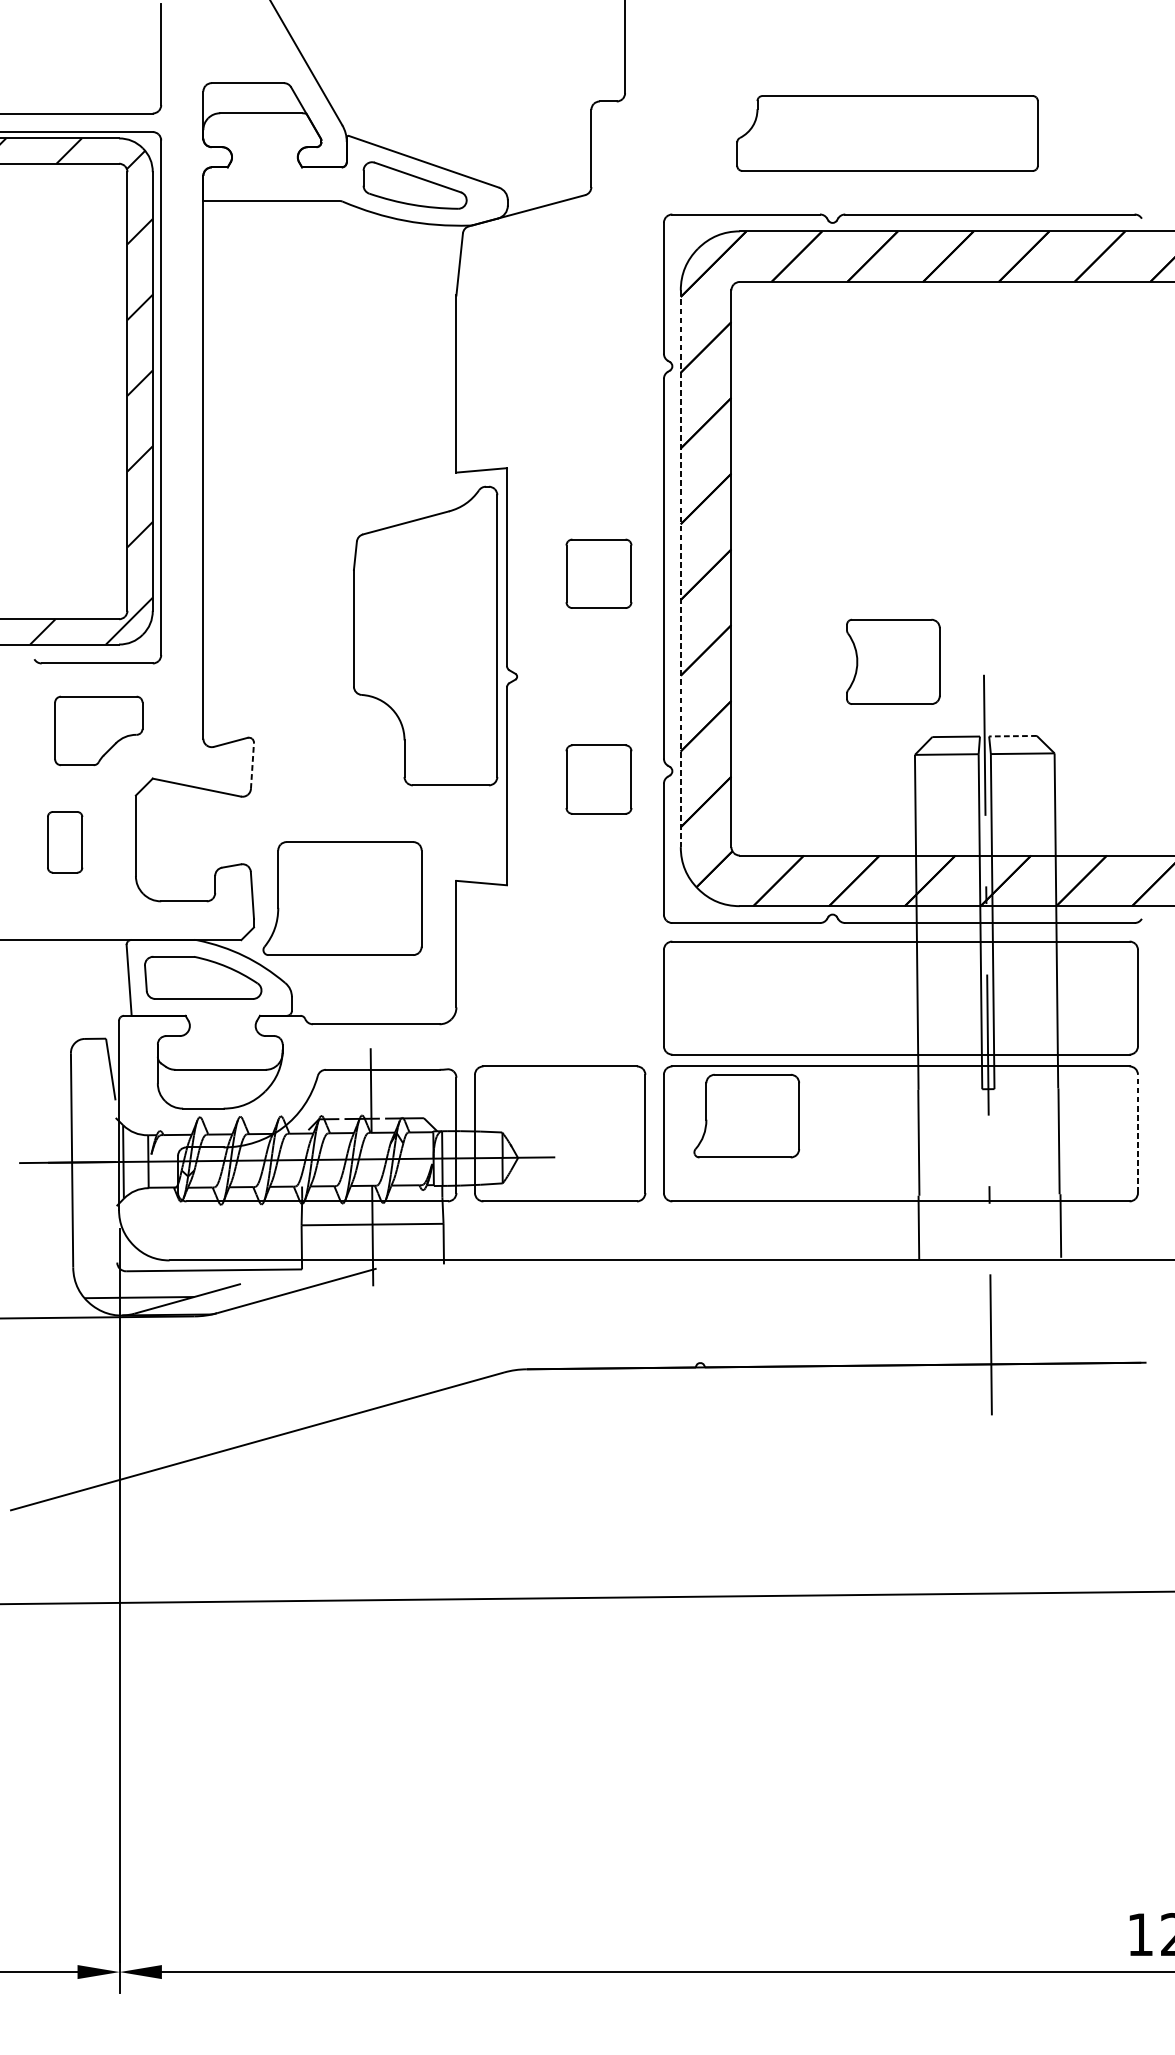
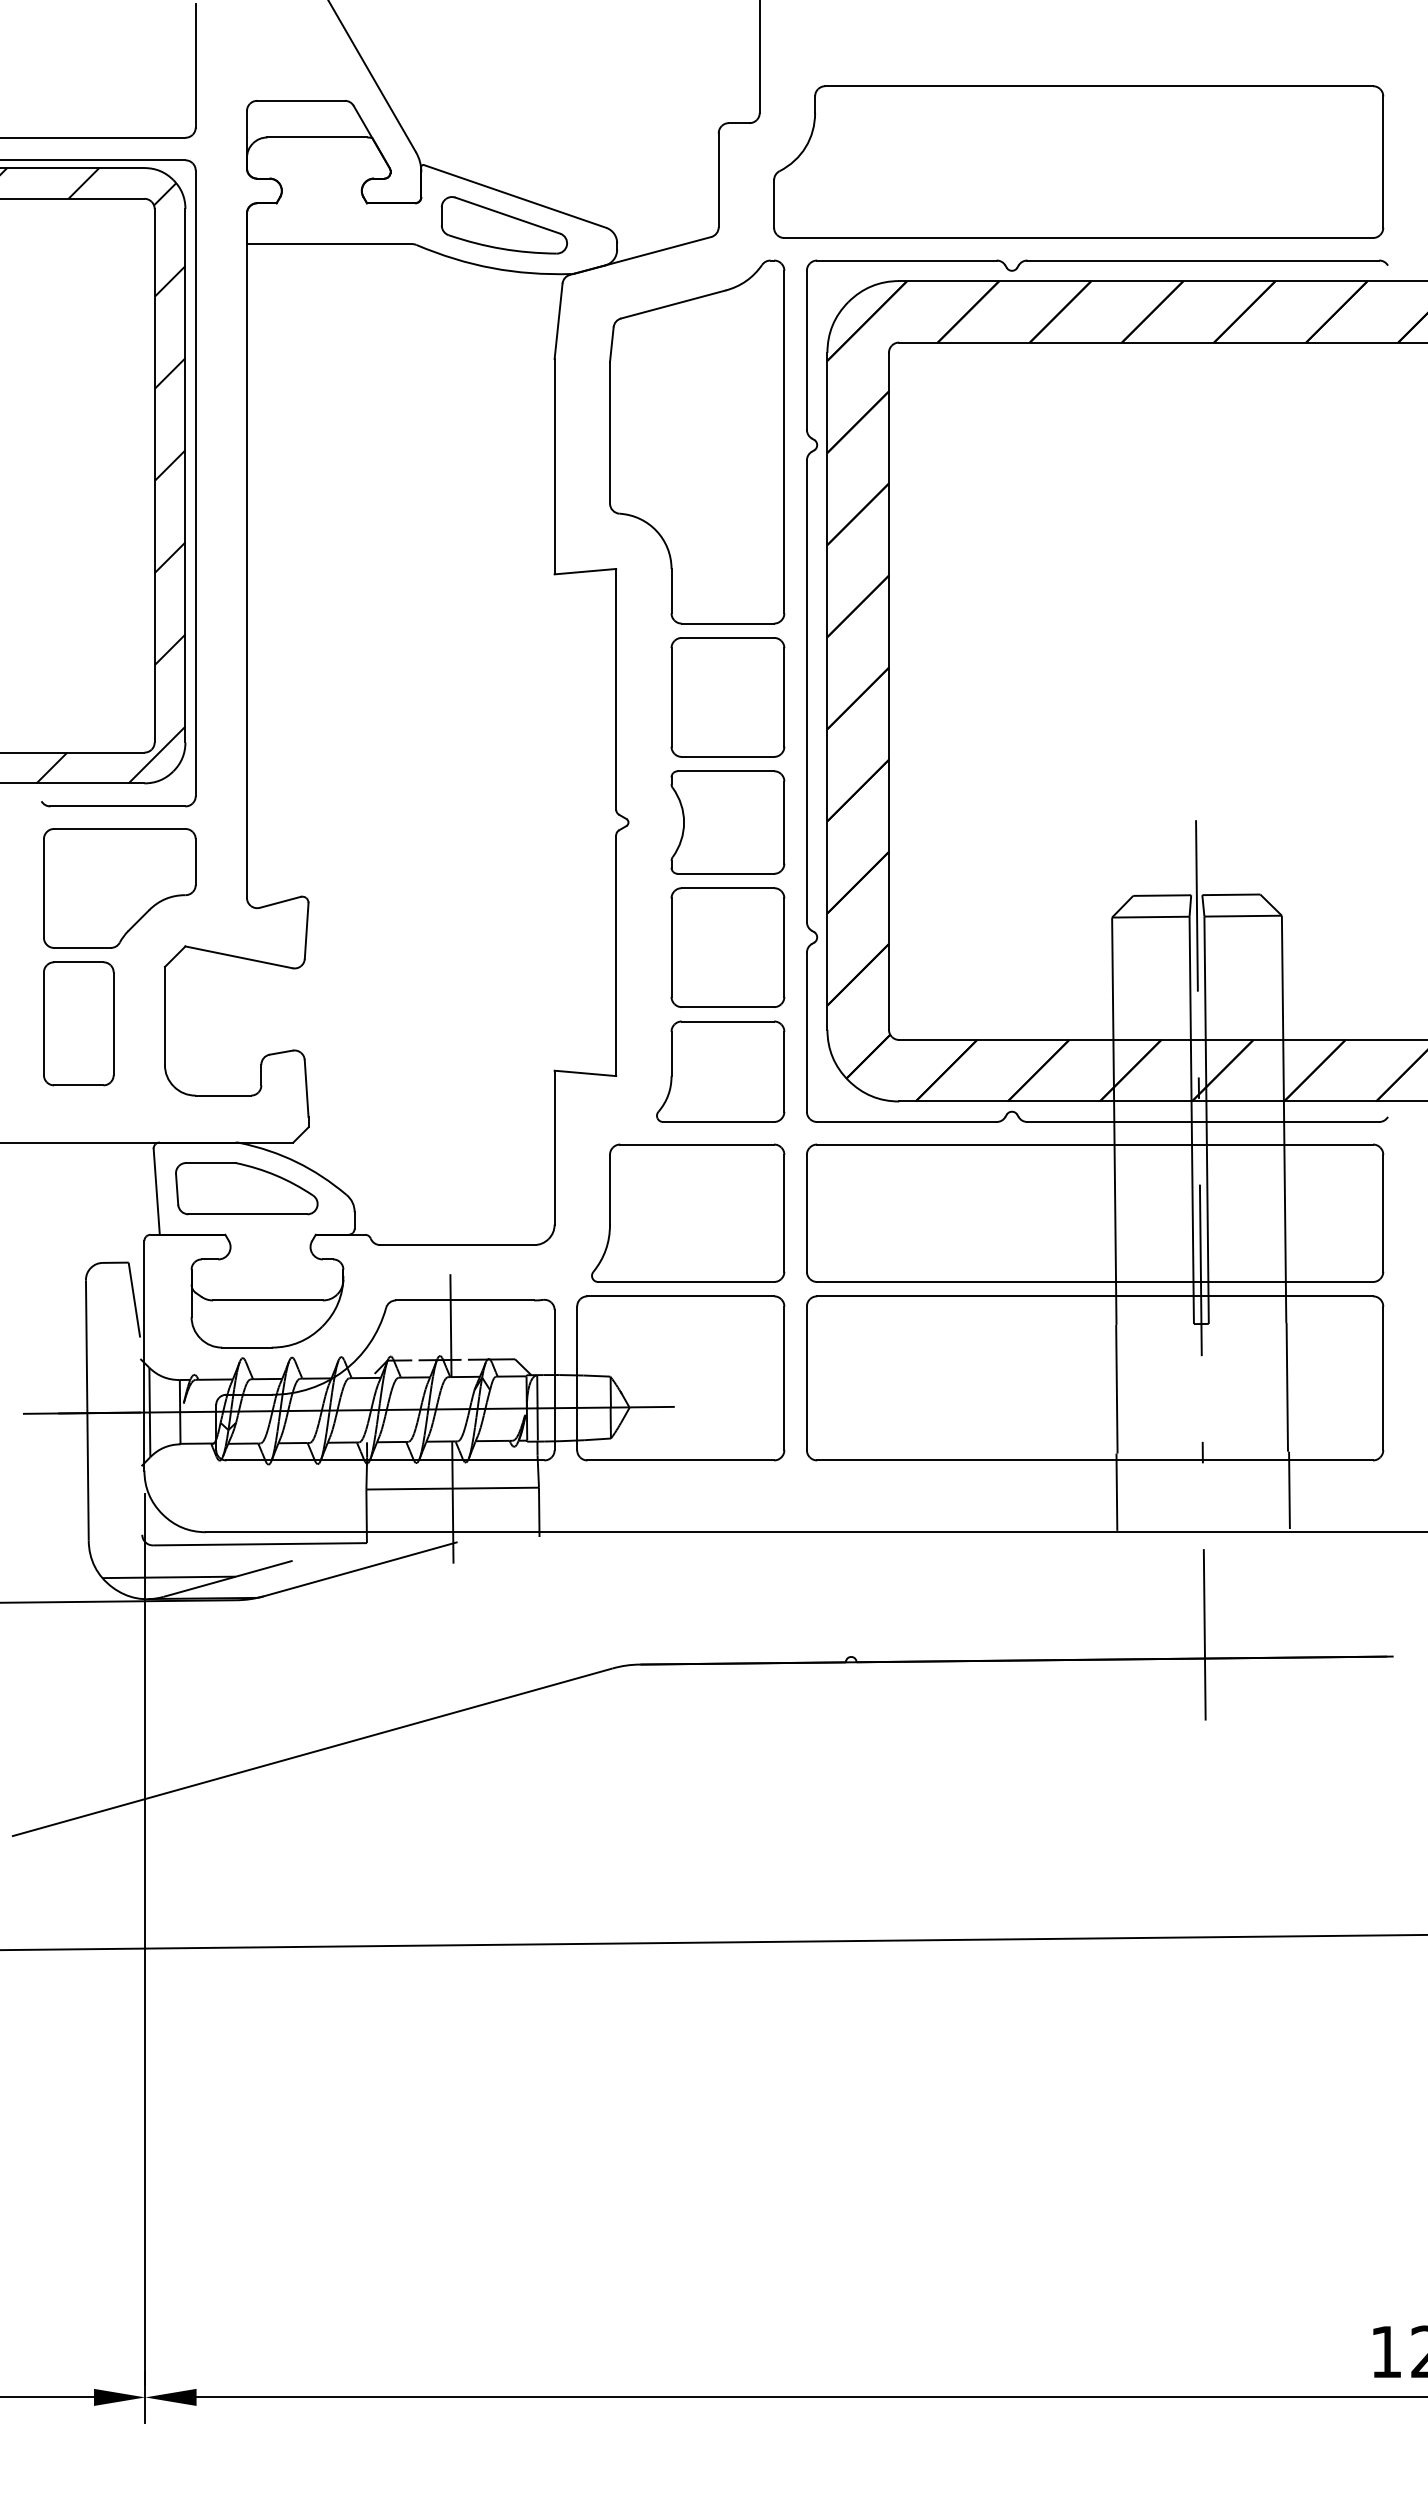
part: (887, 133) -> (1078, 161), size x1.67
line: (680, 568) -> (827, 691), dashed -> solid
part: (598, 573) -> (727, 697), size x1.43
part: (425, 635) -> (697, 441), moved
part: (893, 661) -> (727, 822), moved
part: (98, 730) -> (119, 888), size x1.43
line: (1012, 735) -> (1230, 894), dashed -> solid
line: (252, 766) -> (306, 931), dashed -> solid
part: (598, 779) -> (727, 947), size x1.43
part: (64, 842) -> (78, 1023), size x1.67
part: (342, 897) -> (688, 1212), moved
part: (746, 1115) -> (720, 1071), moved
line: (1138, 1134) -> (1383, 1378), dashed -> solid

